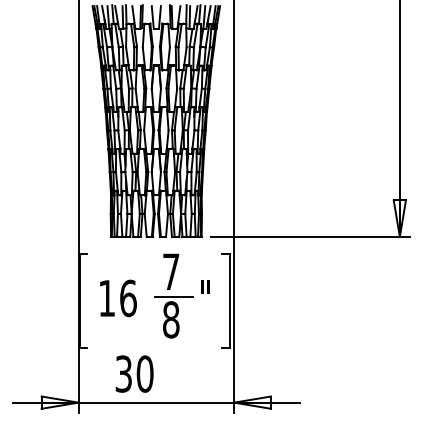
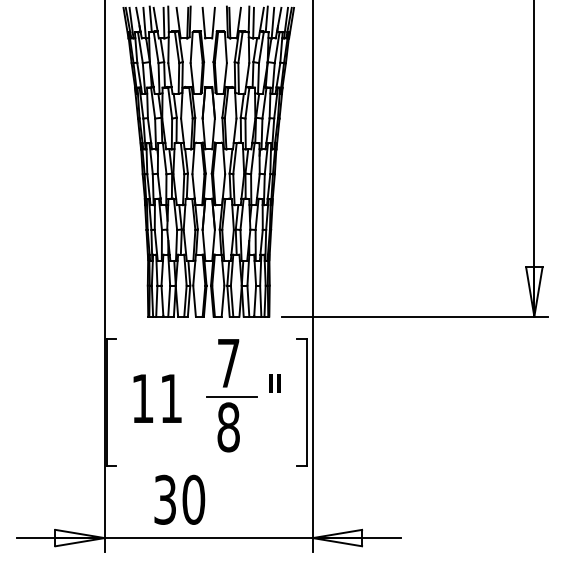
text: (128, 298) -> (171, 398), 16 -> 11

